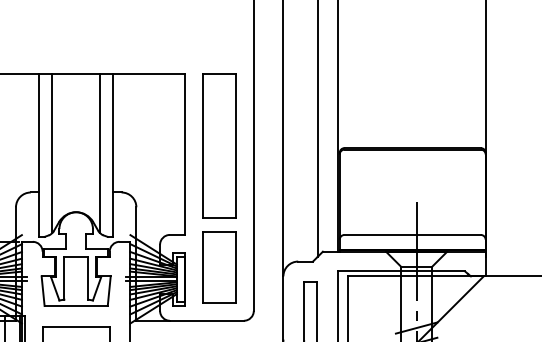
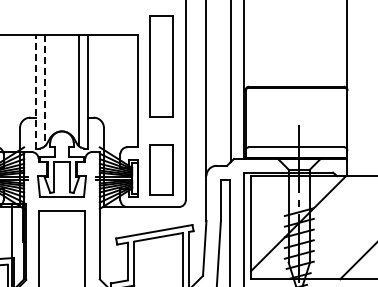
part: (218, 146) -> (161, 66), moved
line: (52, 153) -> (45, 90), solid -> dashed
line: (39, 154) -> (36, 91), solid -> dashed

